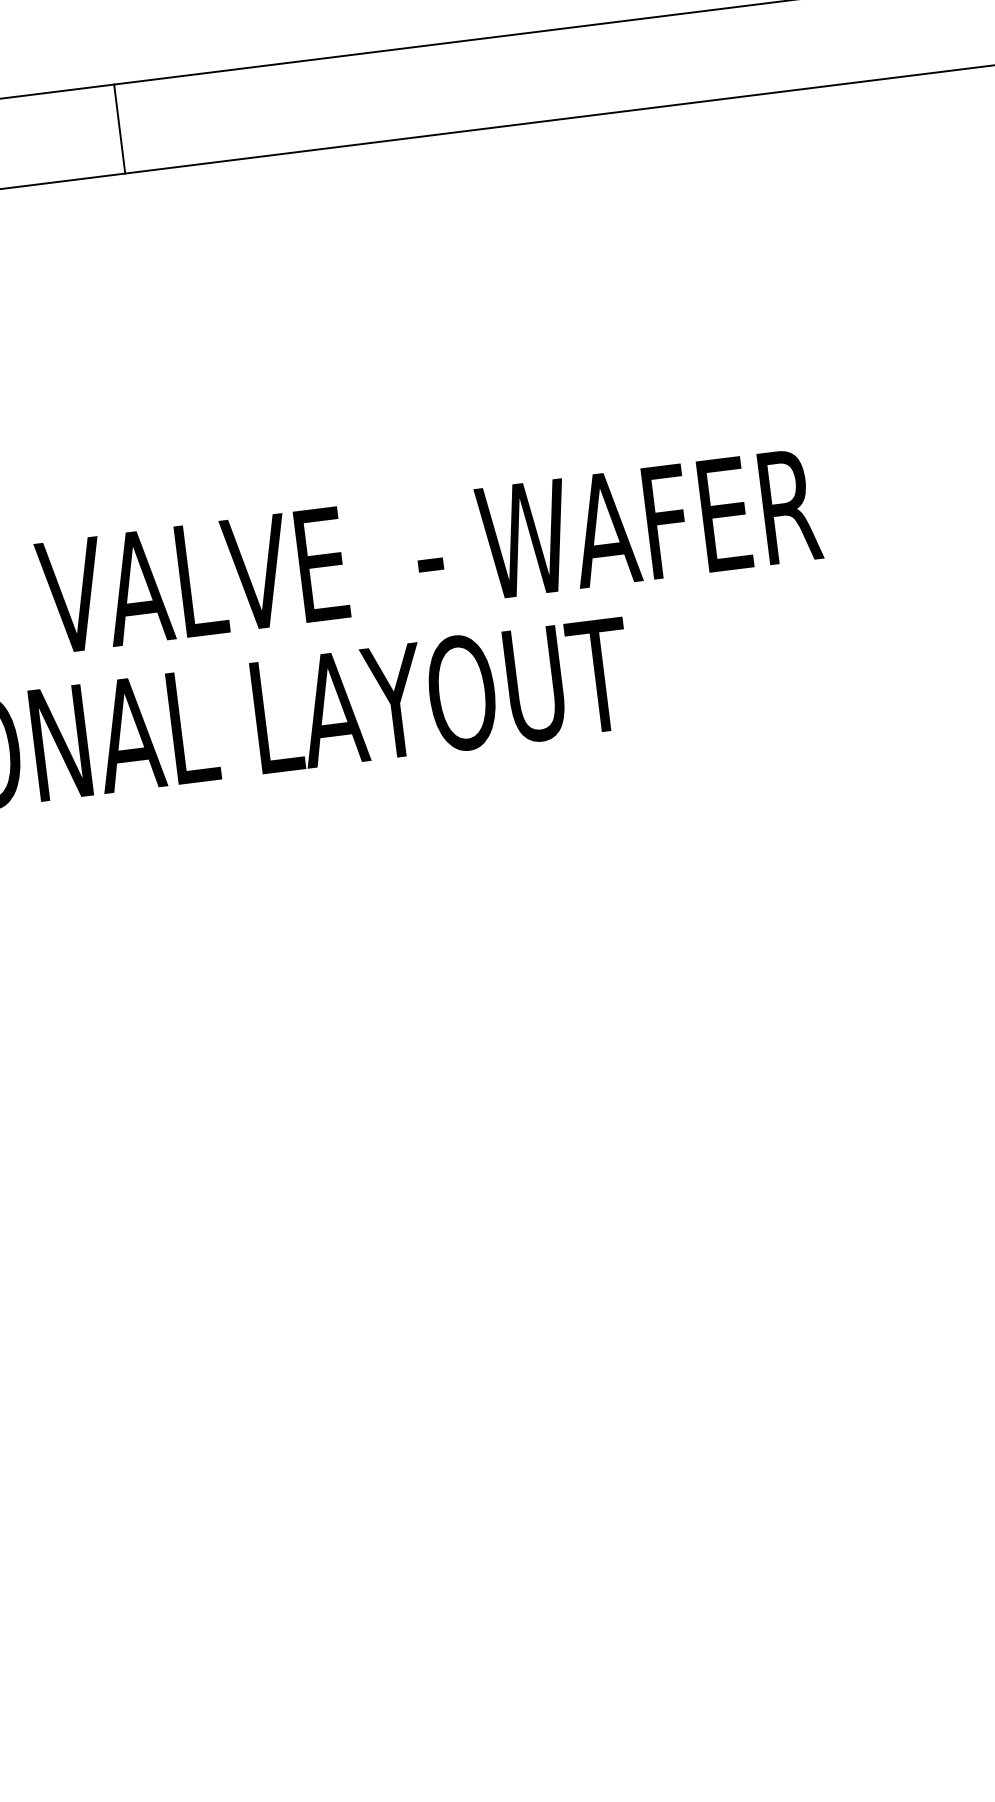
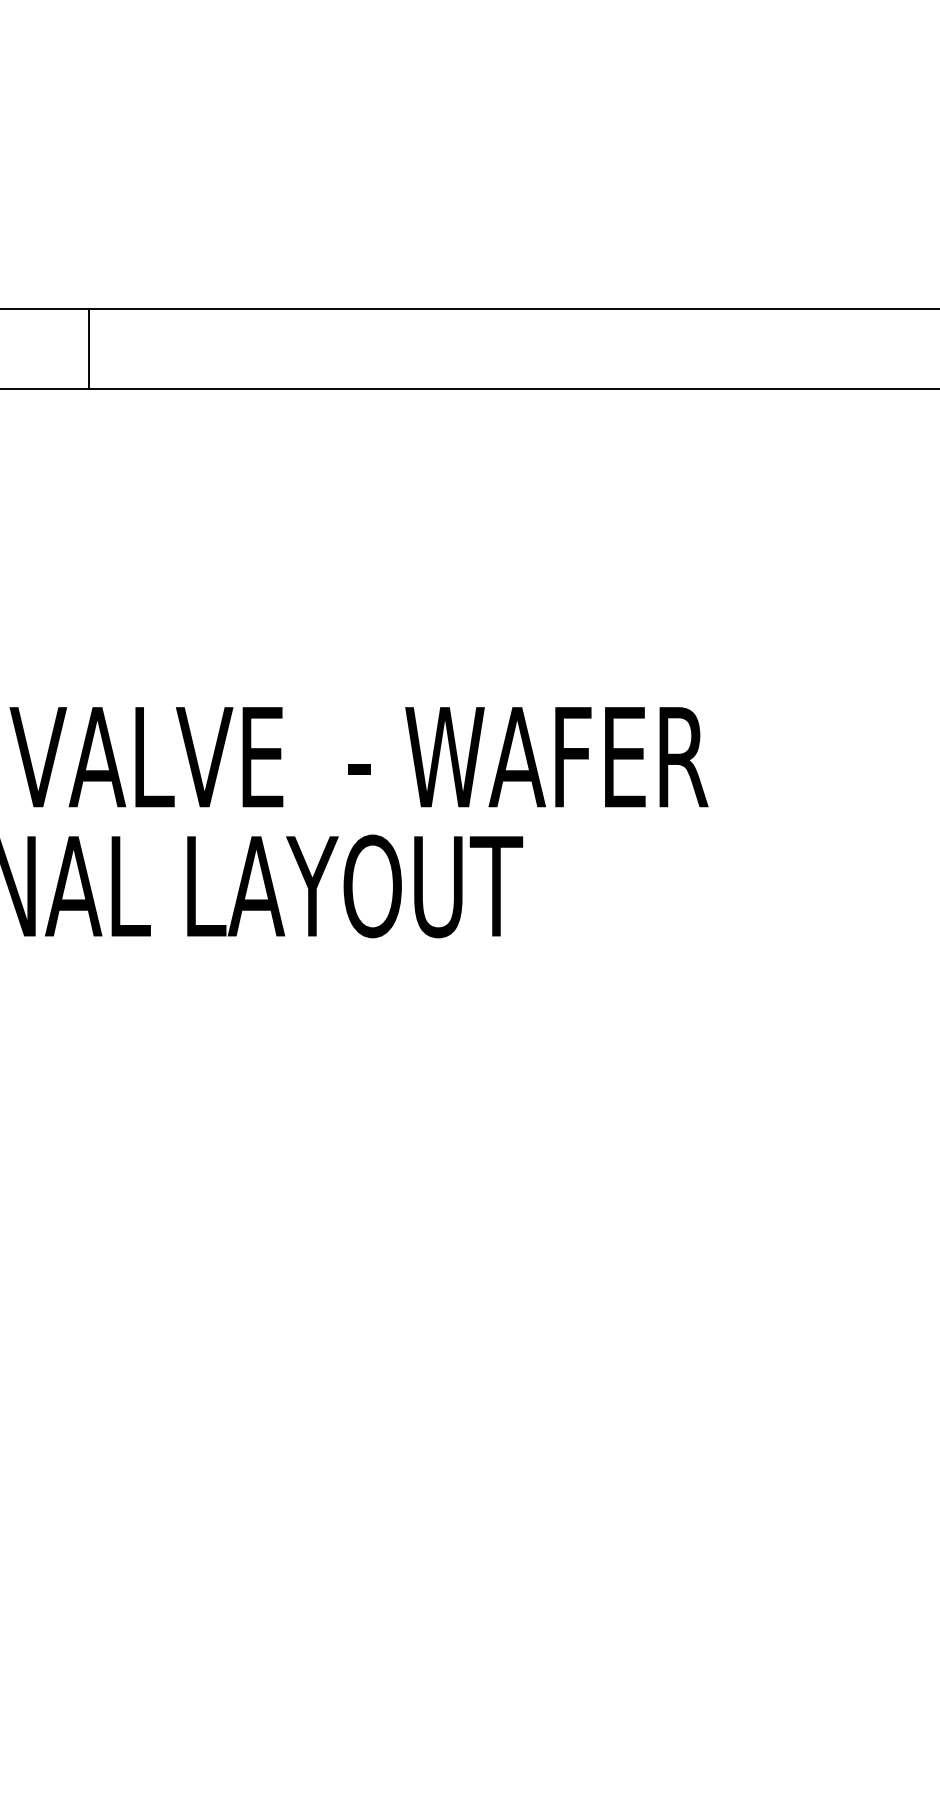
line: (119, 129) -> (88, 349), moved

